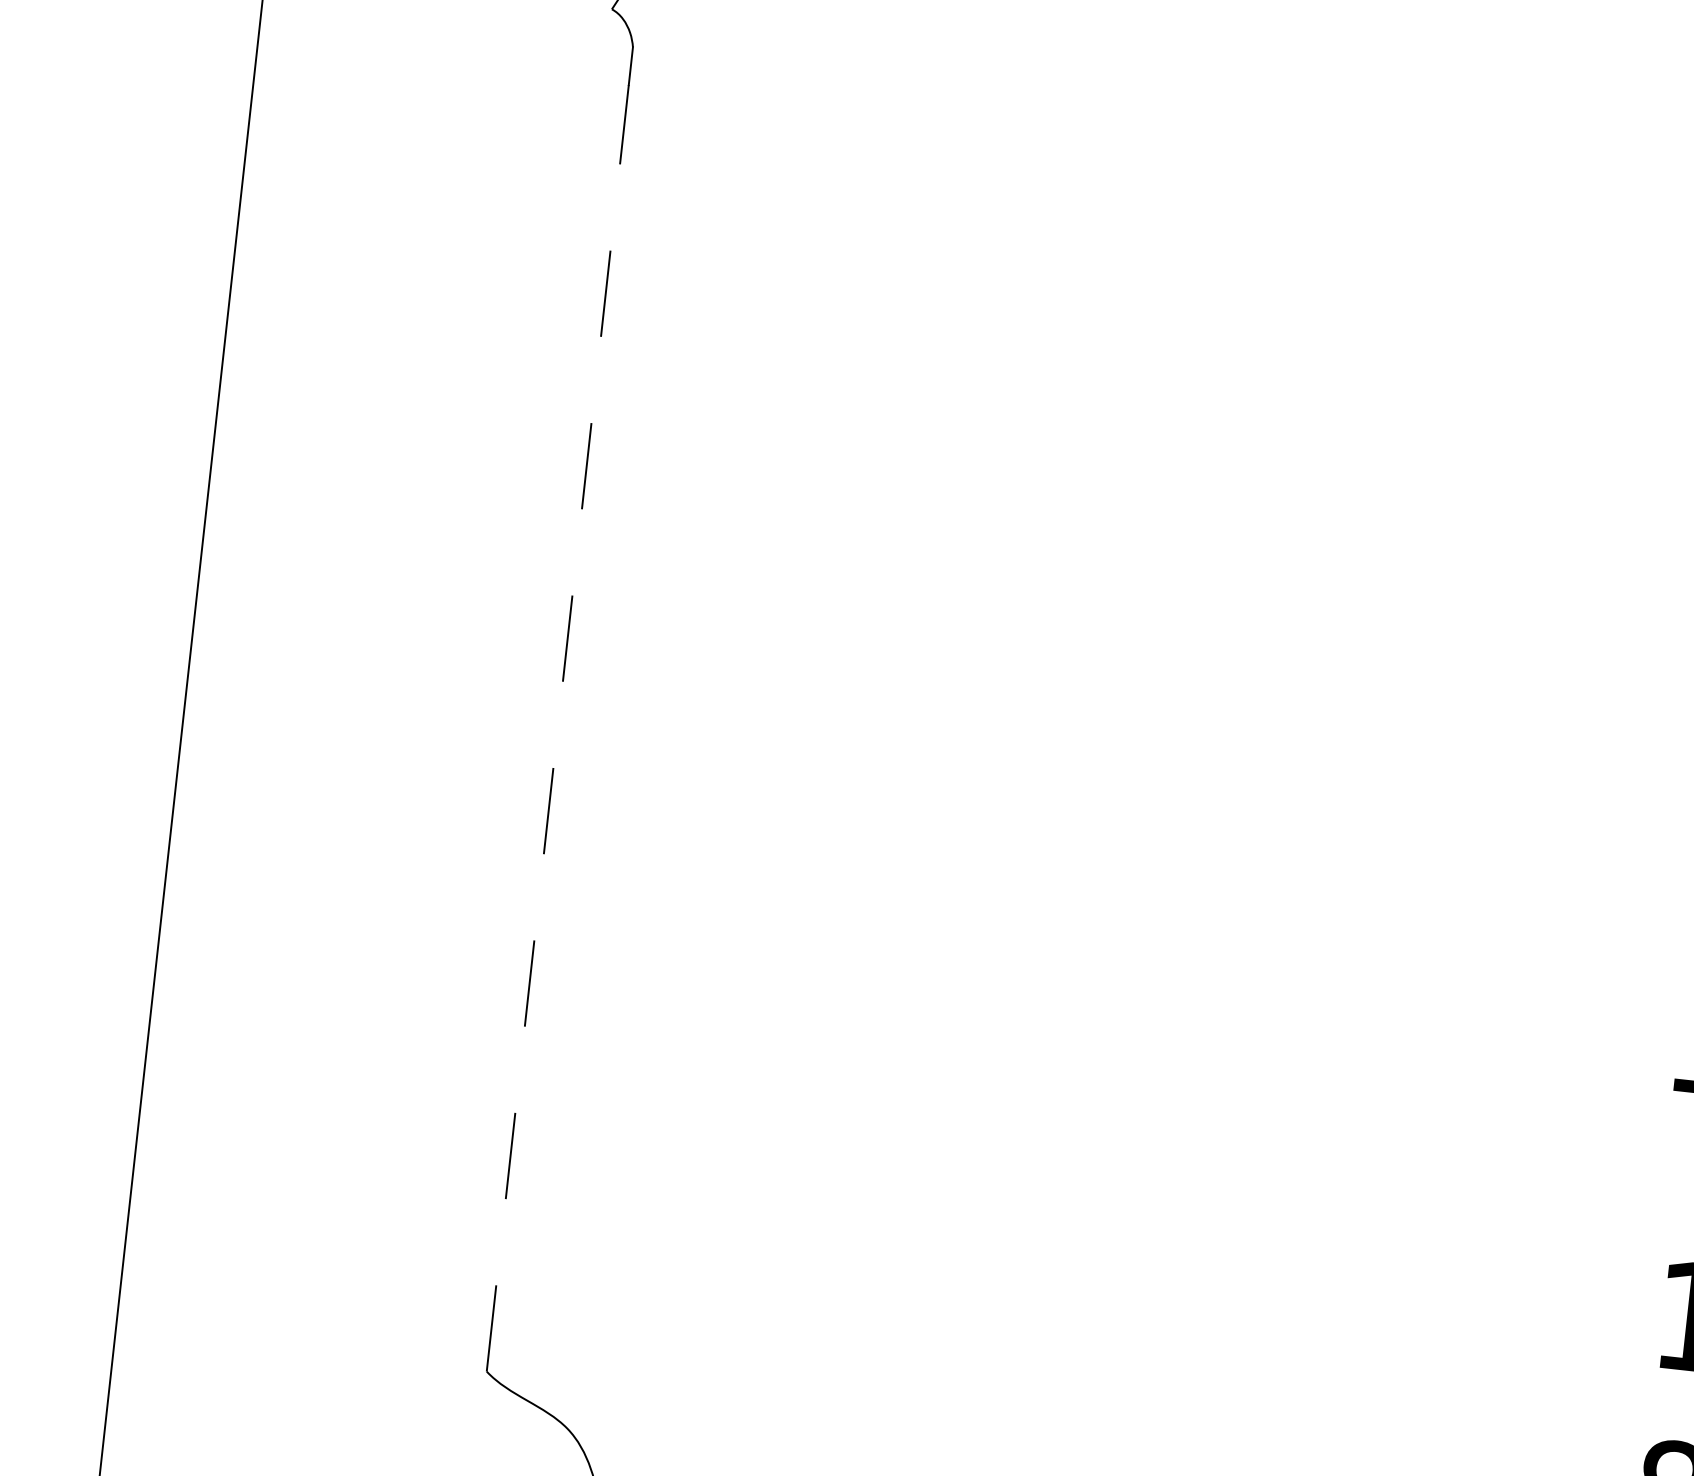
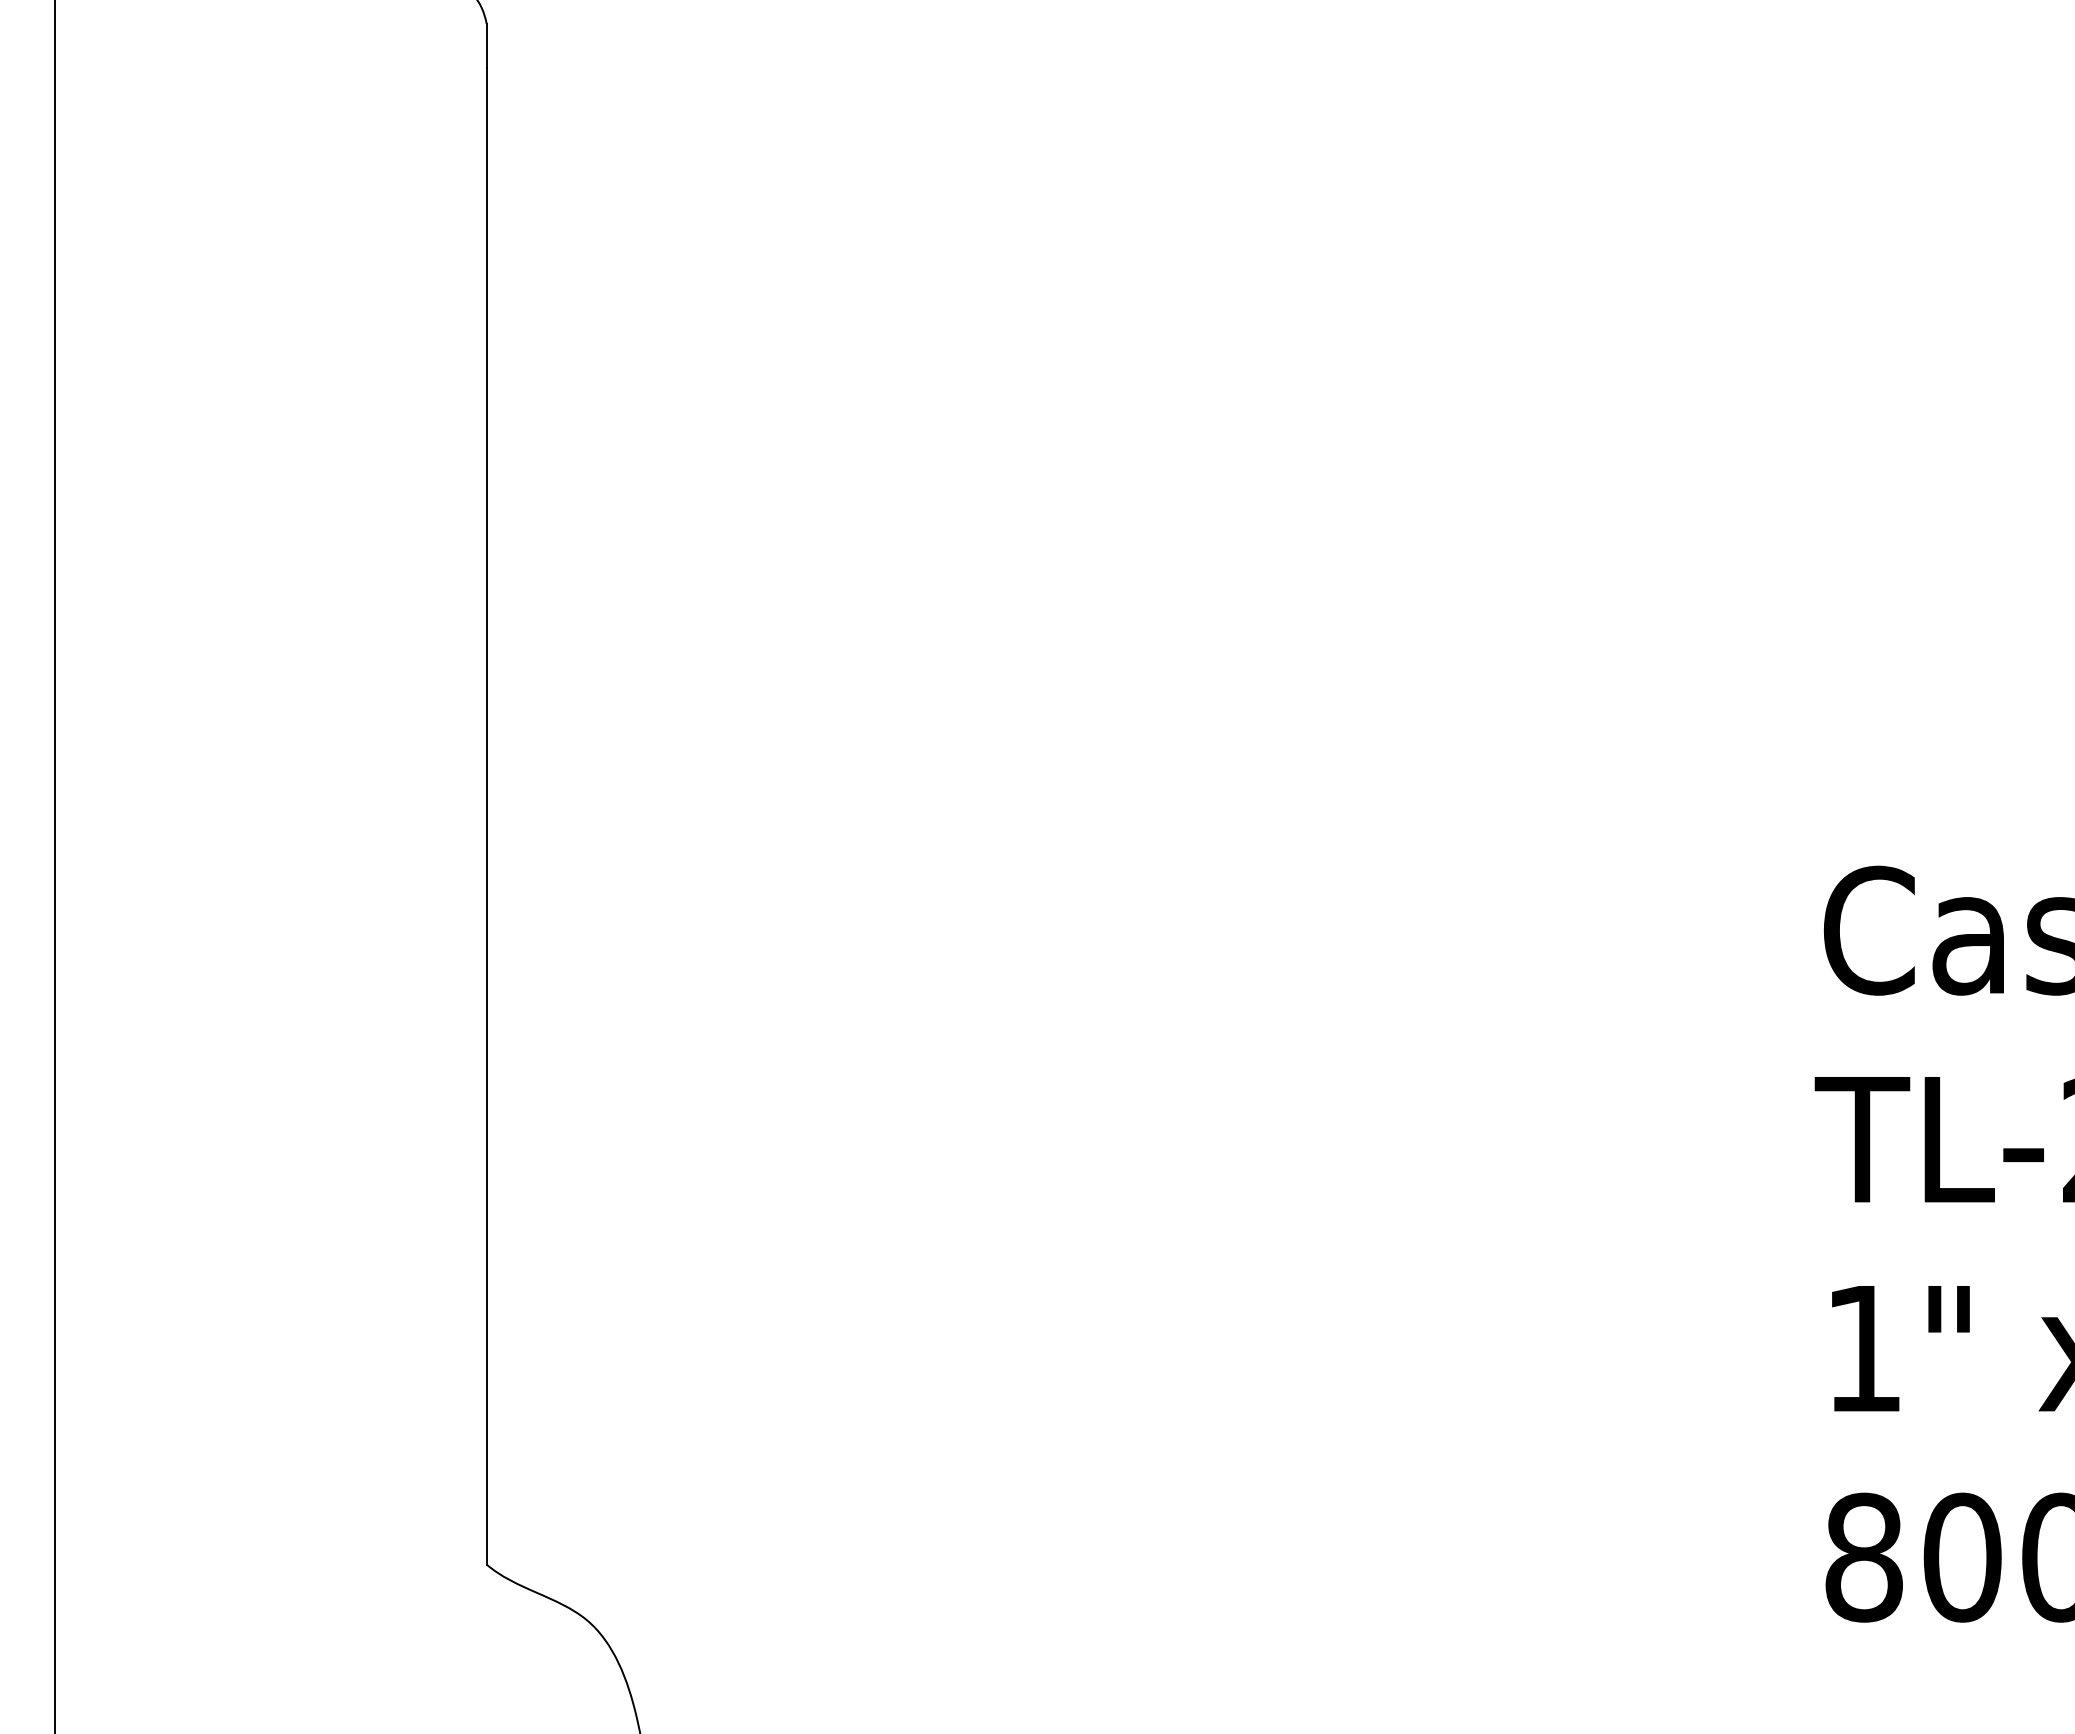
line: (557, 727) -> (486, 815), dashed -> solid

